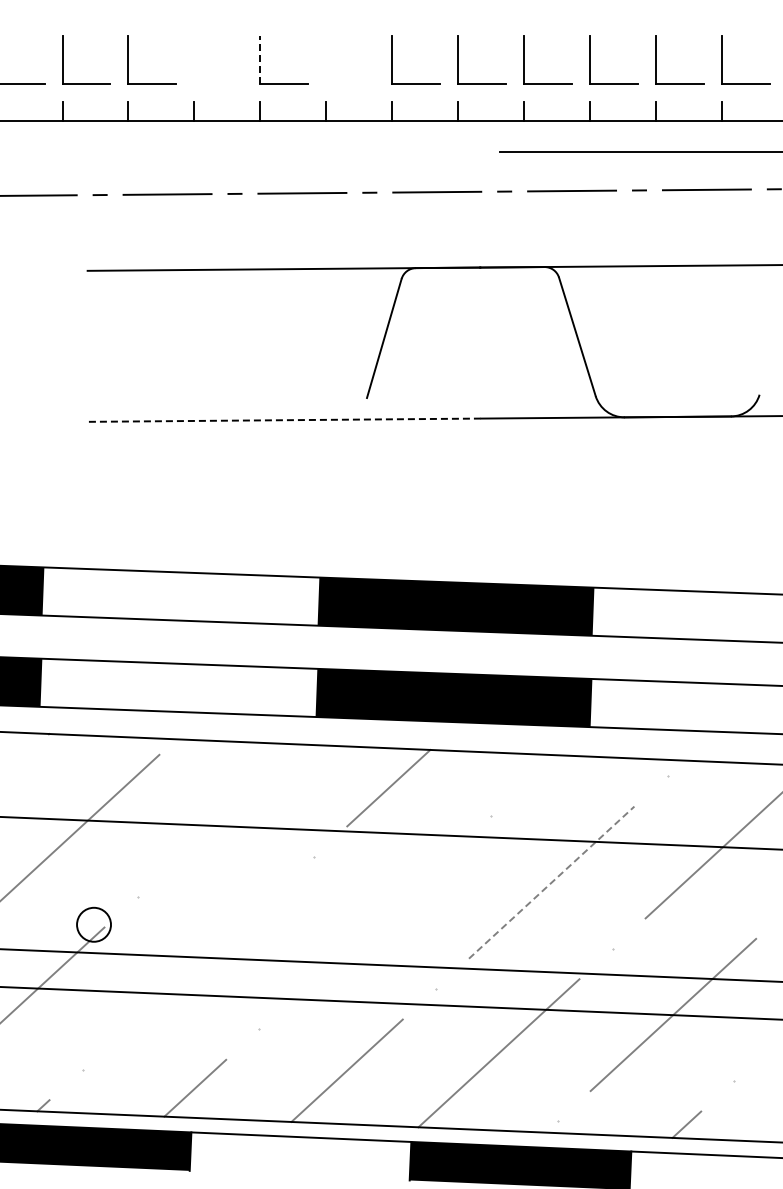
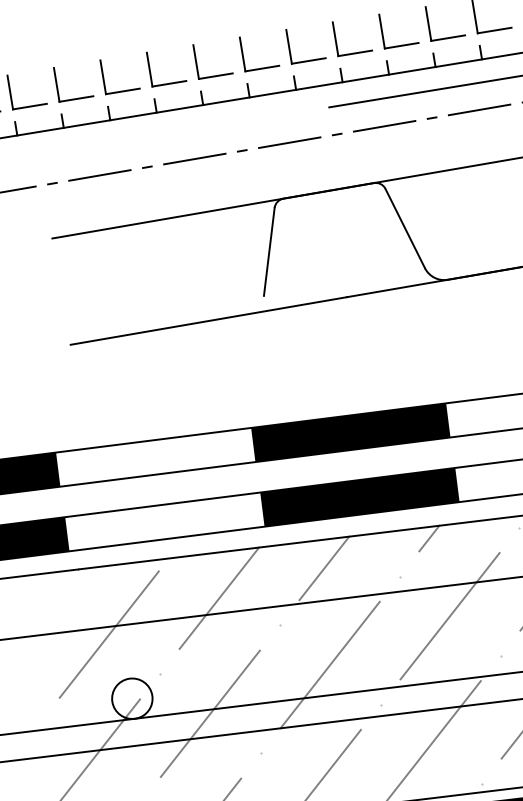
part: (194, 59) -> (103, 77), added
line: (260, 59) -> (149, 69), dashed -> solid
part: (326, 59) -> (196, 61), added
line: (285, 420) -> (209, 321), dashed -> solid
line: (540, 770) -> (429, 538), added
line: (236, 805) -> (219, 598), added
line: (552, 882) -> (450, 615), dashed -> solid
line: (374, 922) -> (329, 664), added
circle: (93, 924) -> (131, 698), size x1.67
line: (198, 963) -> (210, 713), added

